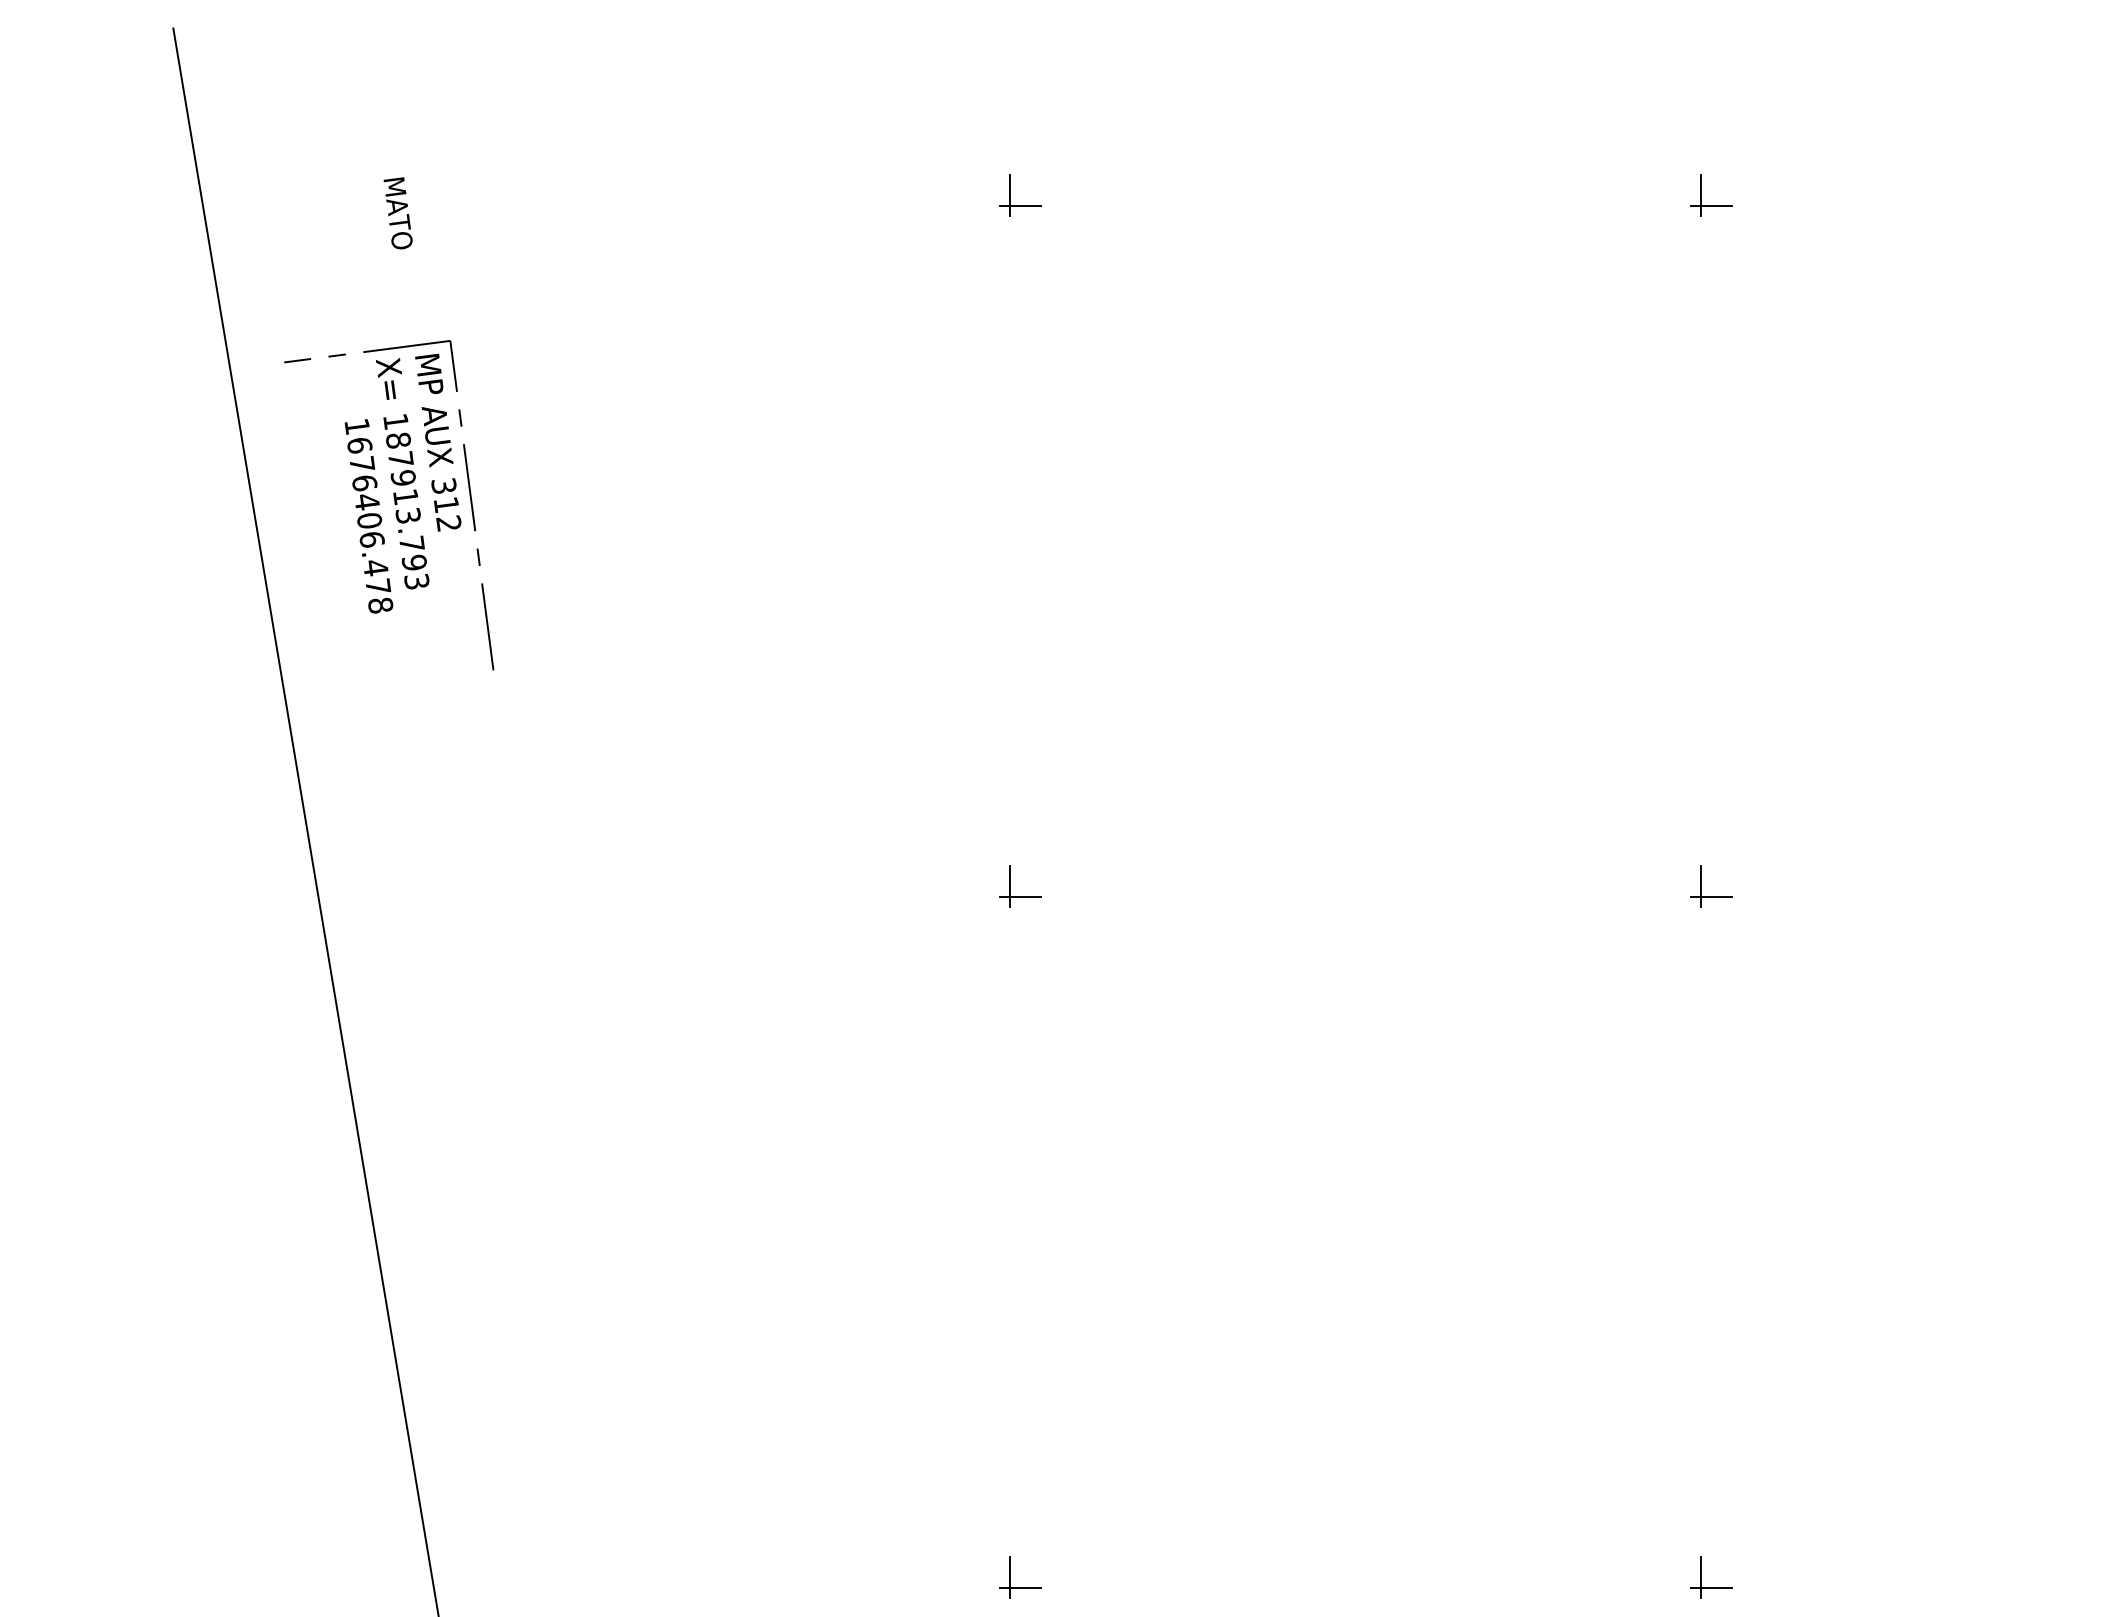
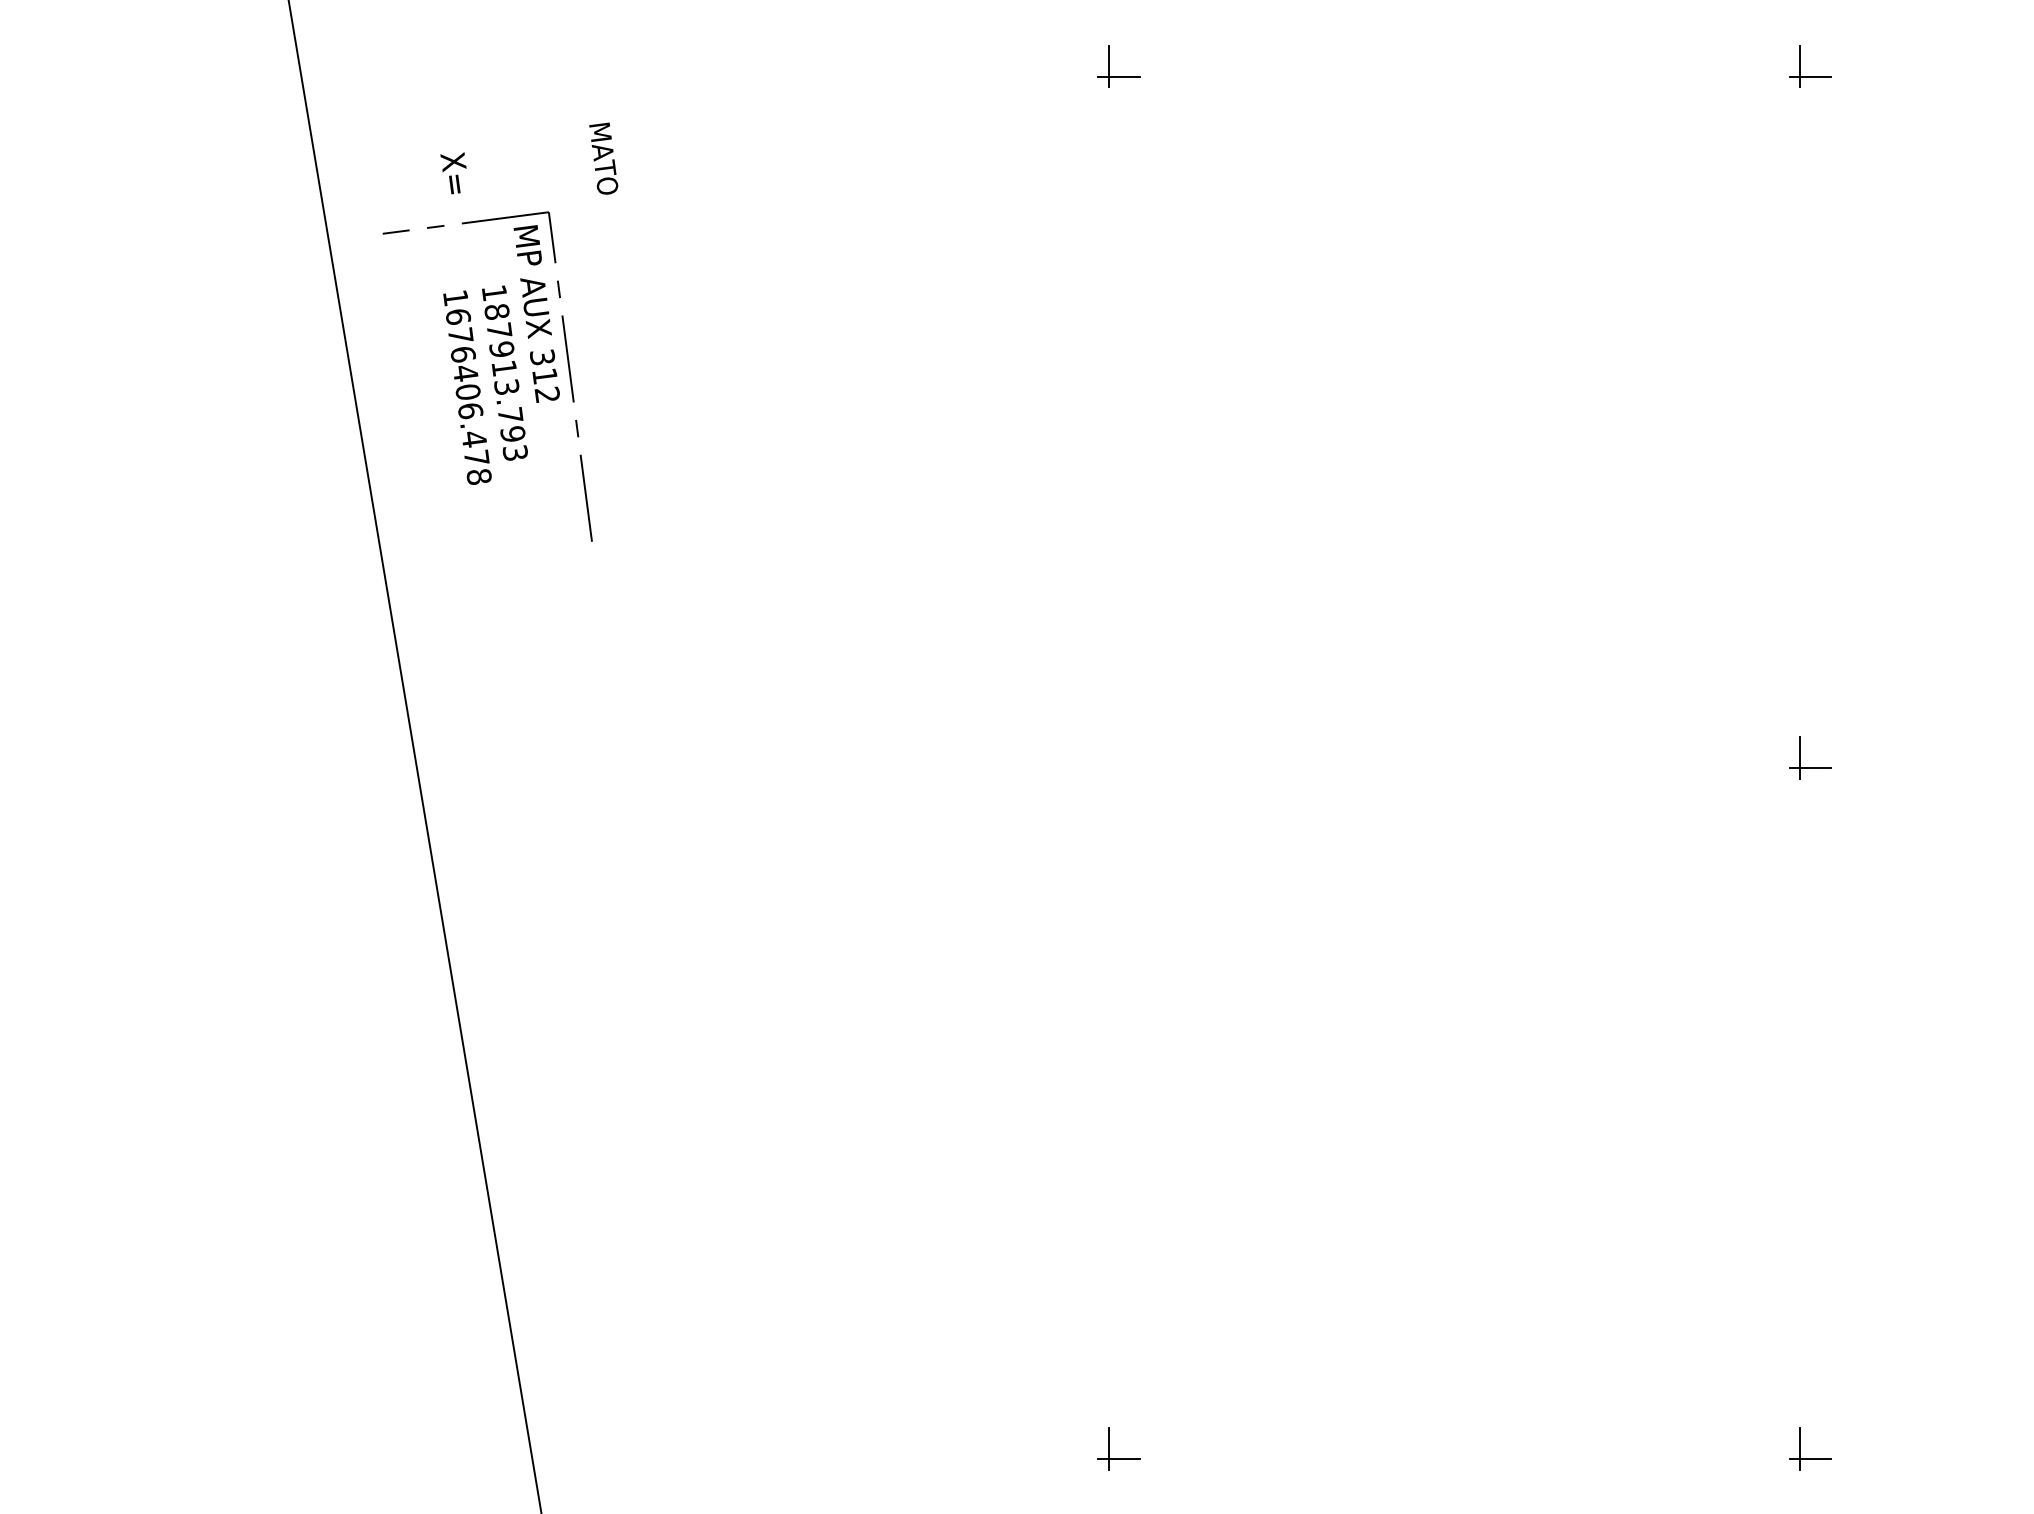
text: (397, 213) -> (603, 158), moved
text: (388, 378) -> (453, 172), moved
part: (1010, 886) -> (1109, 757), removed

